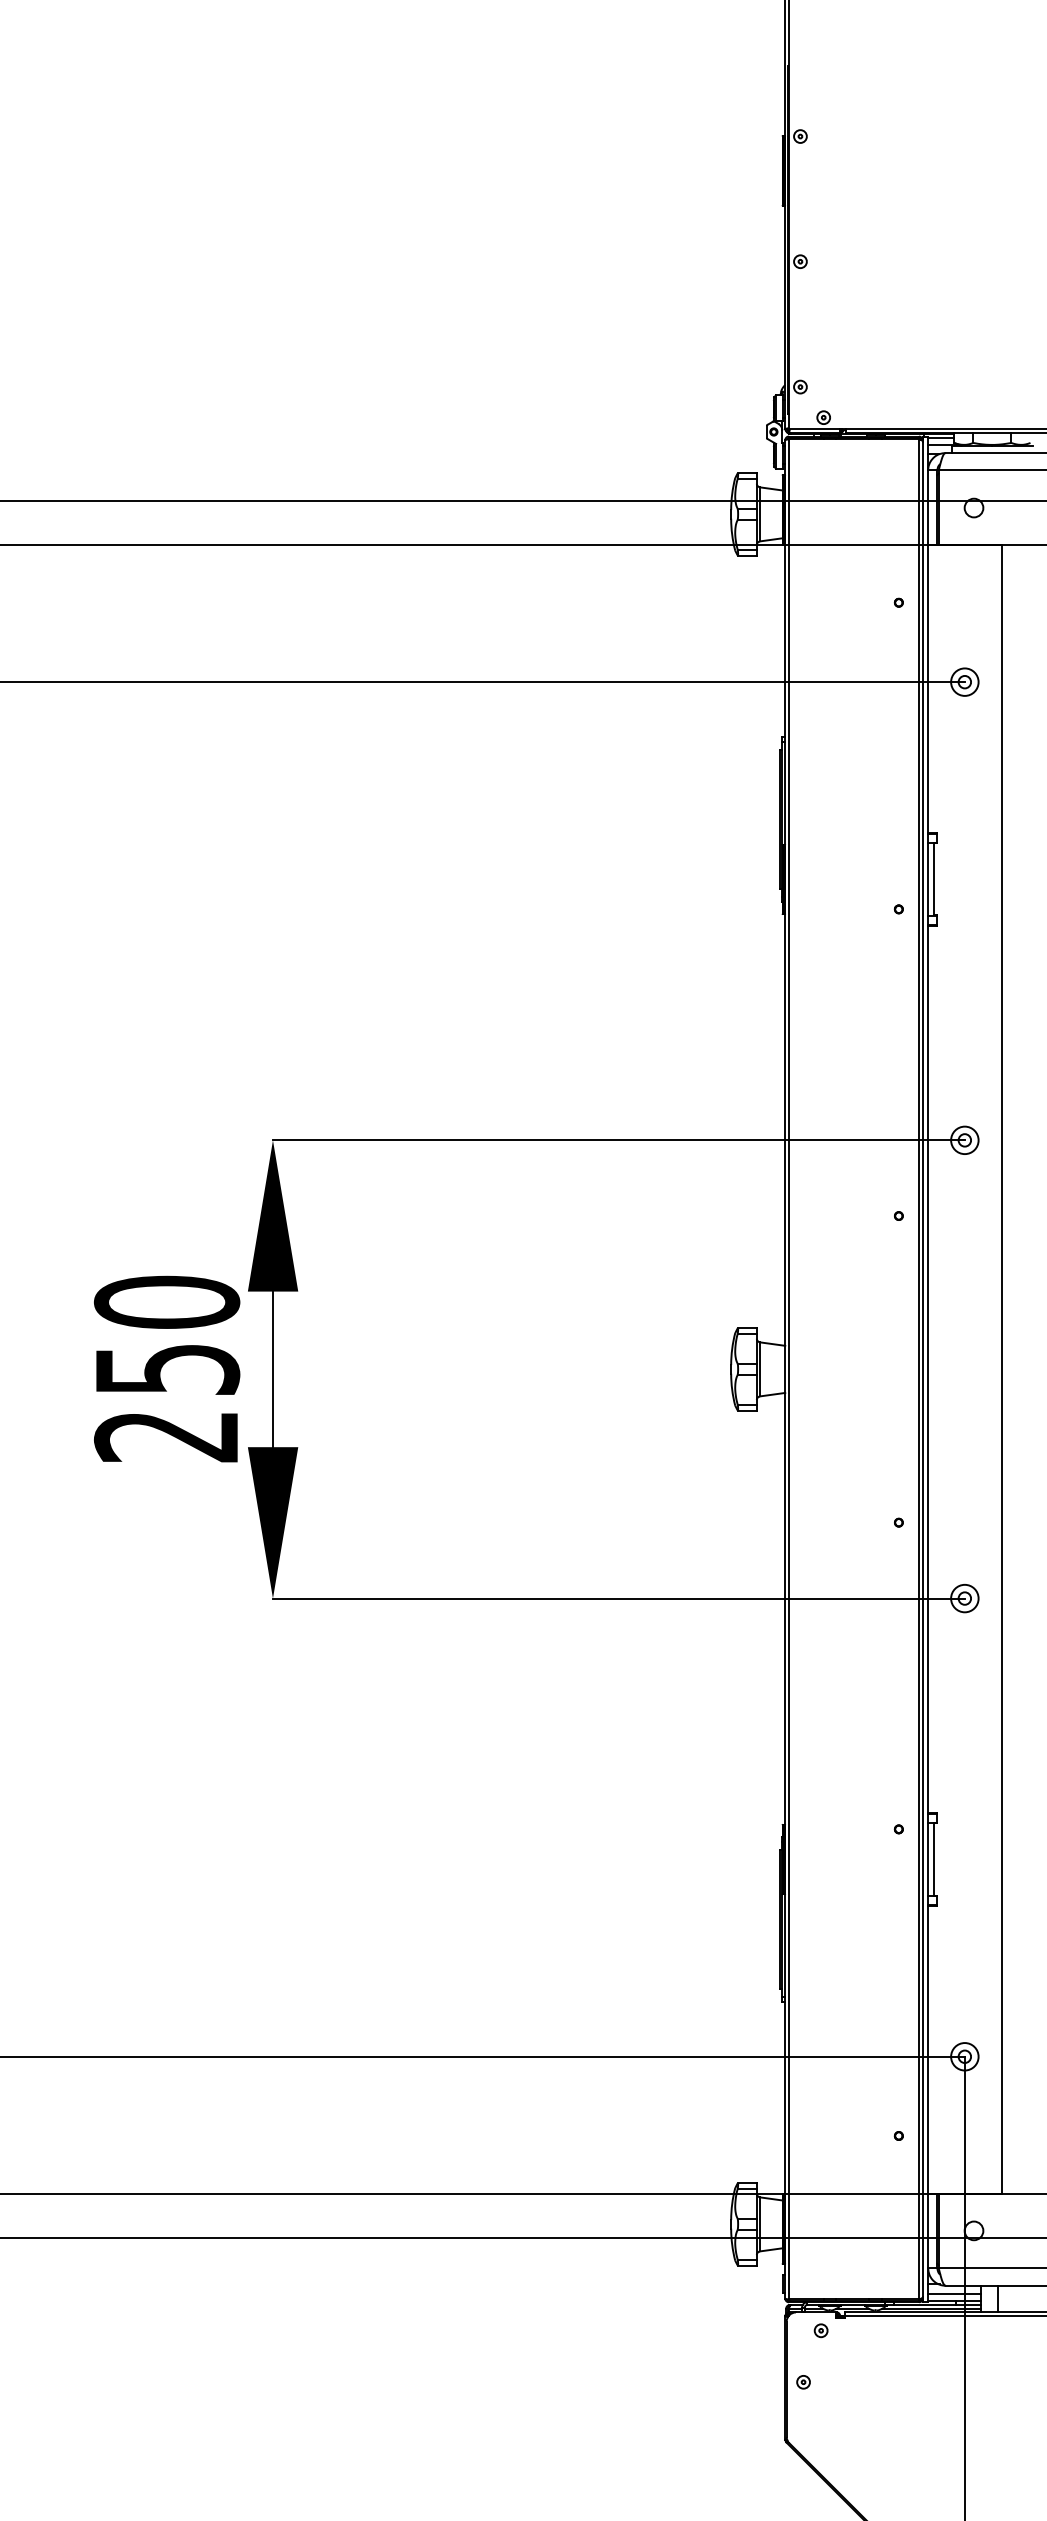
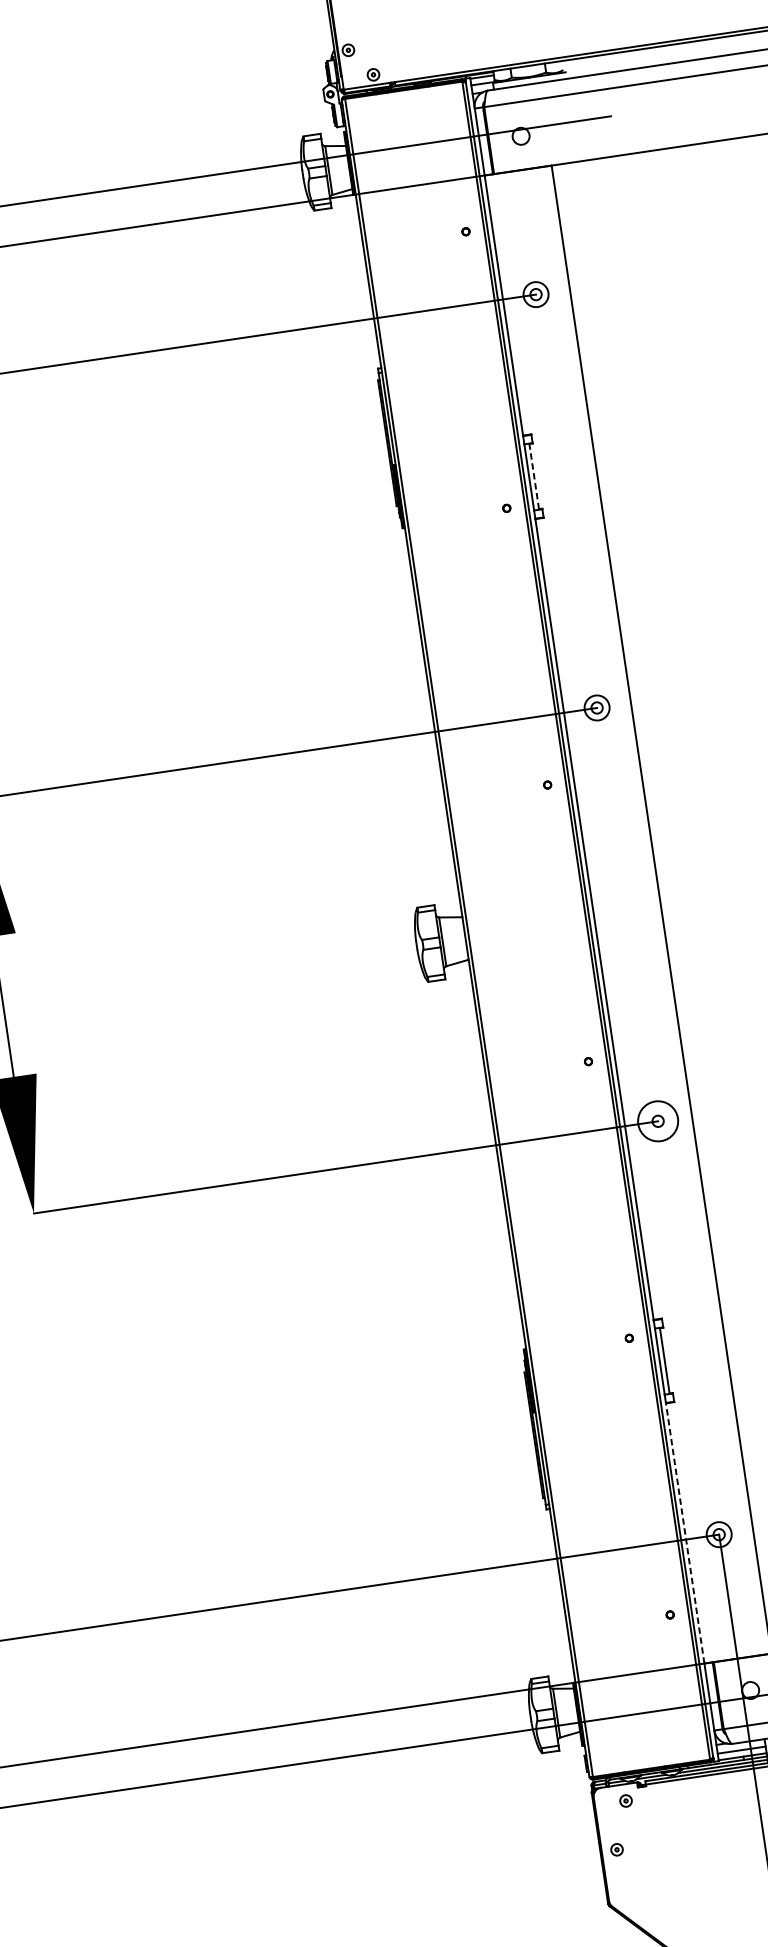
line: (933, 878) -> (533, 475), solid -> dashed
circle: (964, 1598) -> (657, 1121), size x1.6
line: (928, 2049) -> (685, 1532), solid -> dashed

